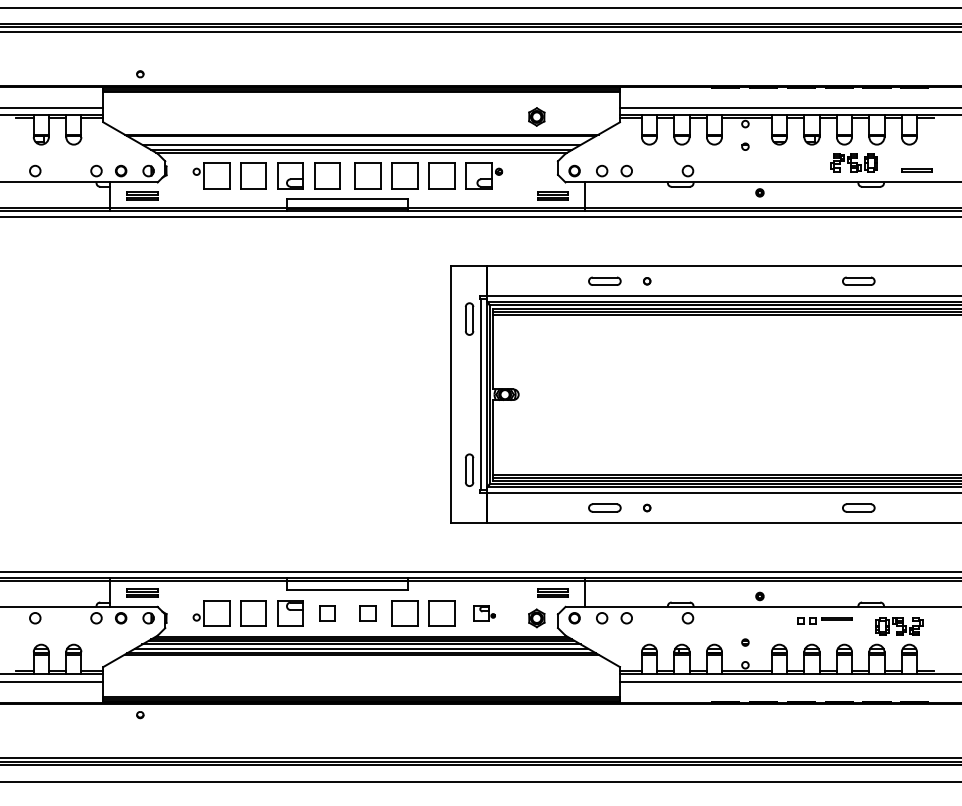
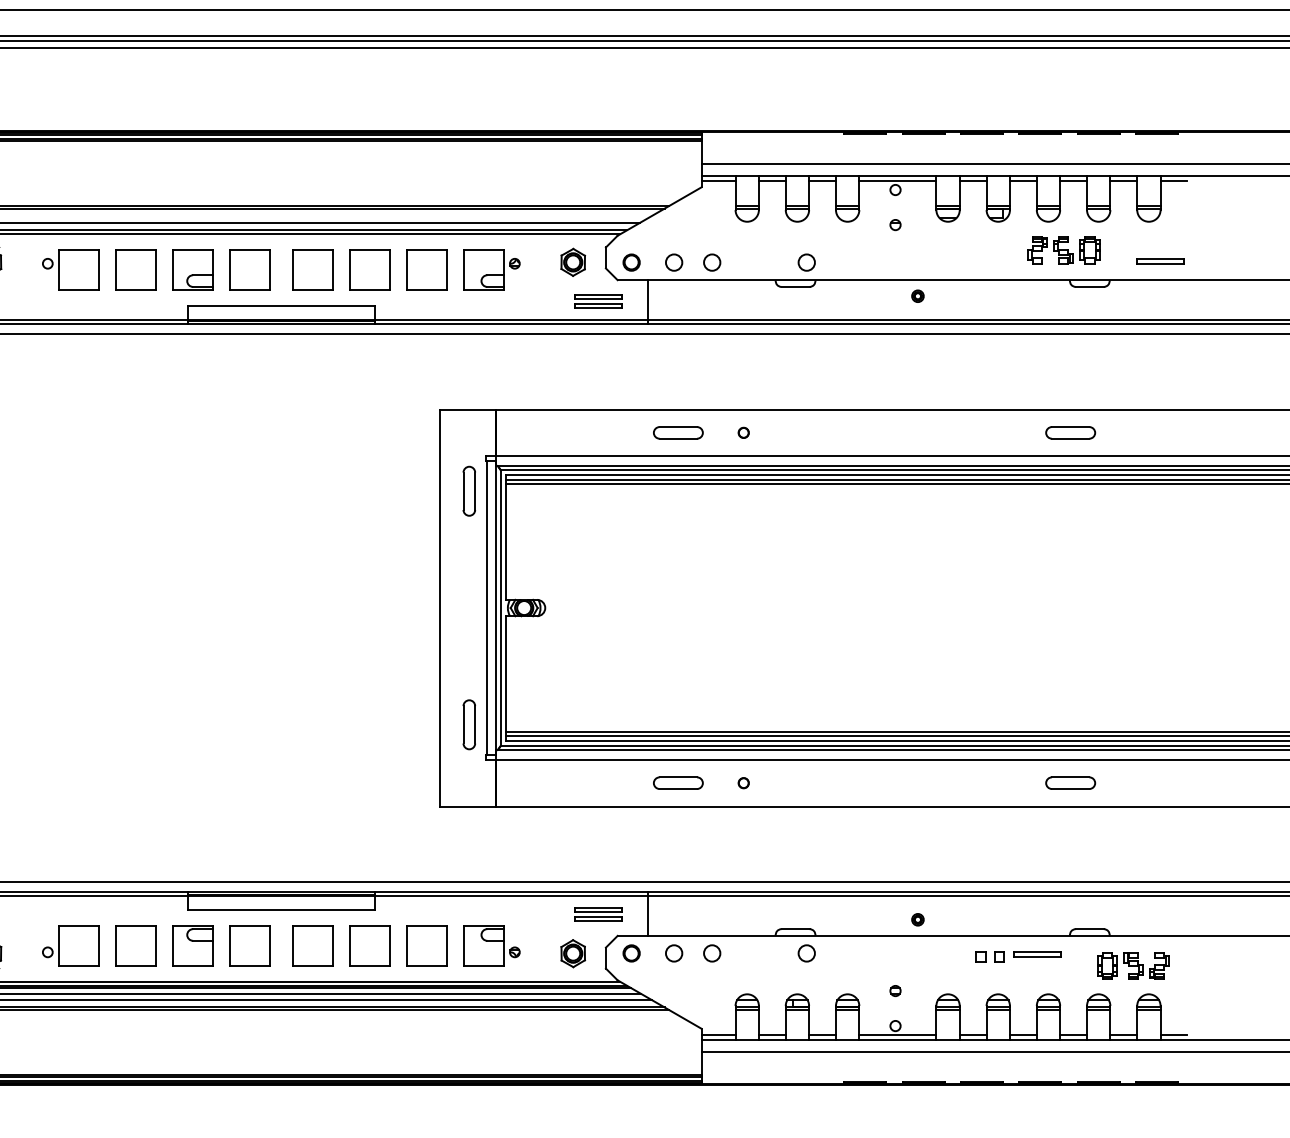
part: (536, 116) -> (572, 261), moved
part: (327, 613) -> (249, 946), size x1.67
part: (367, 613) -> (311, 946), size x1.67
part: (484, 613) -> (492, 946), size x1.67

